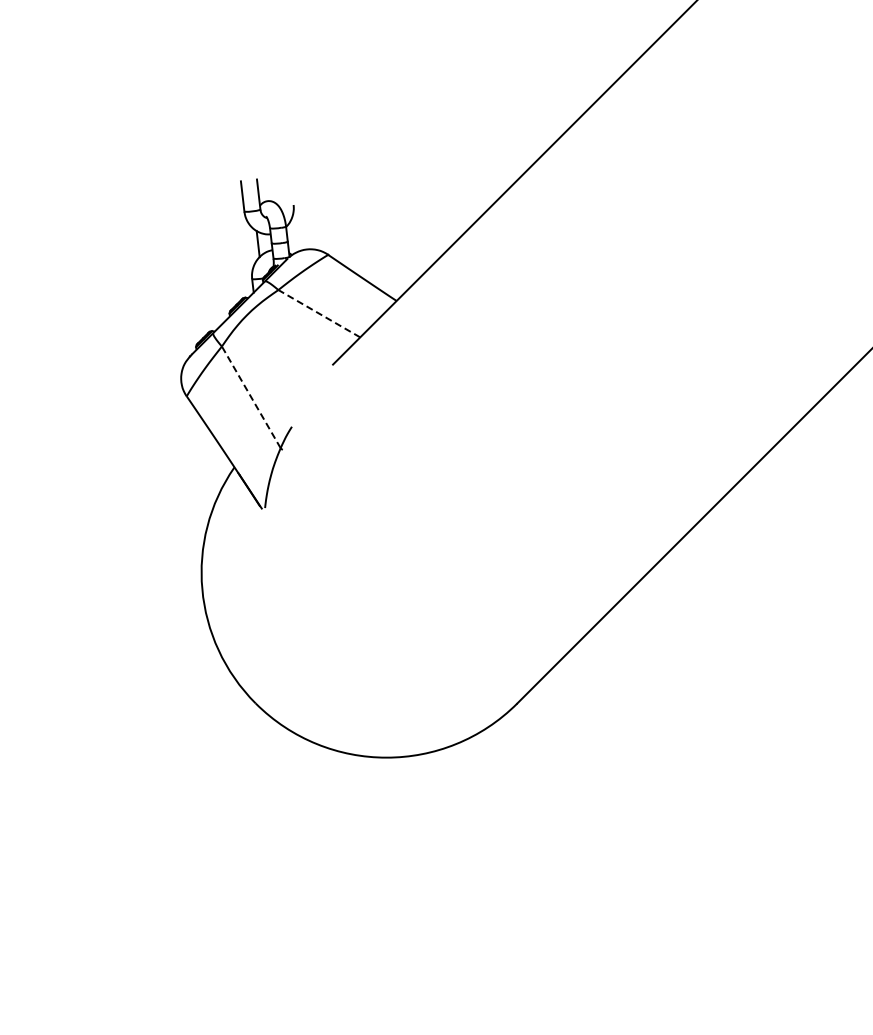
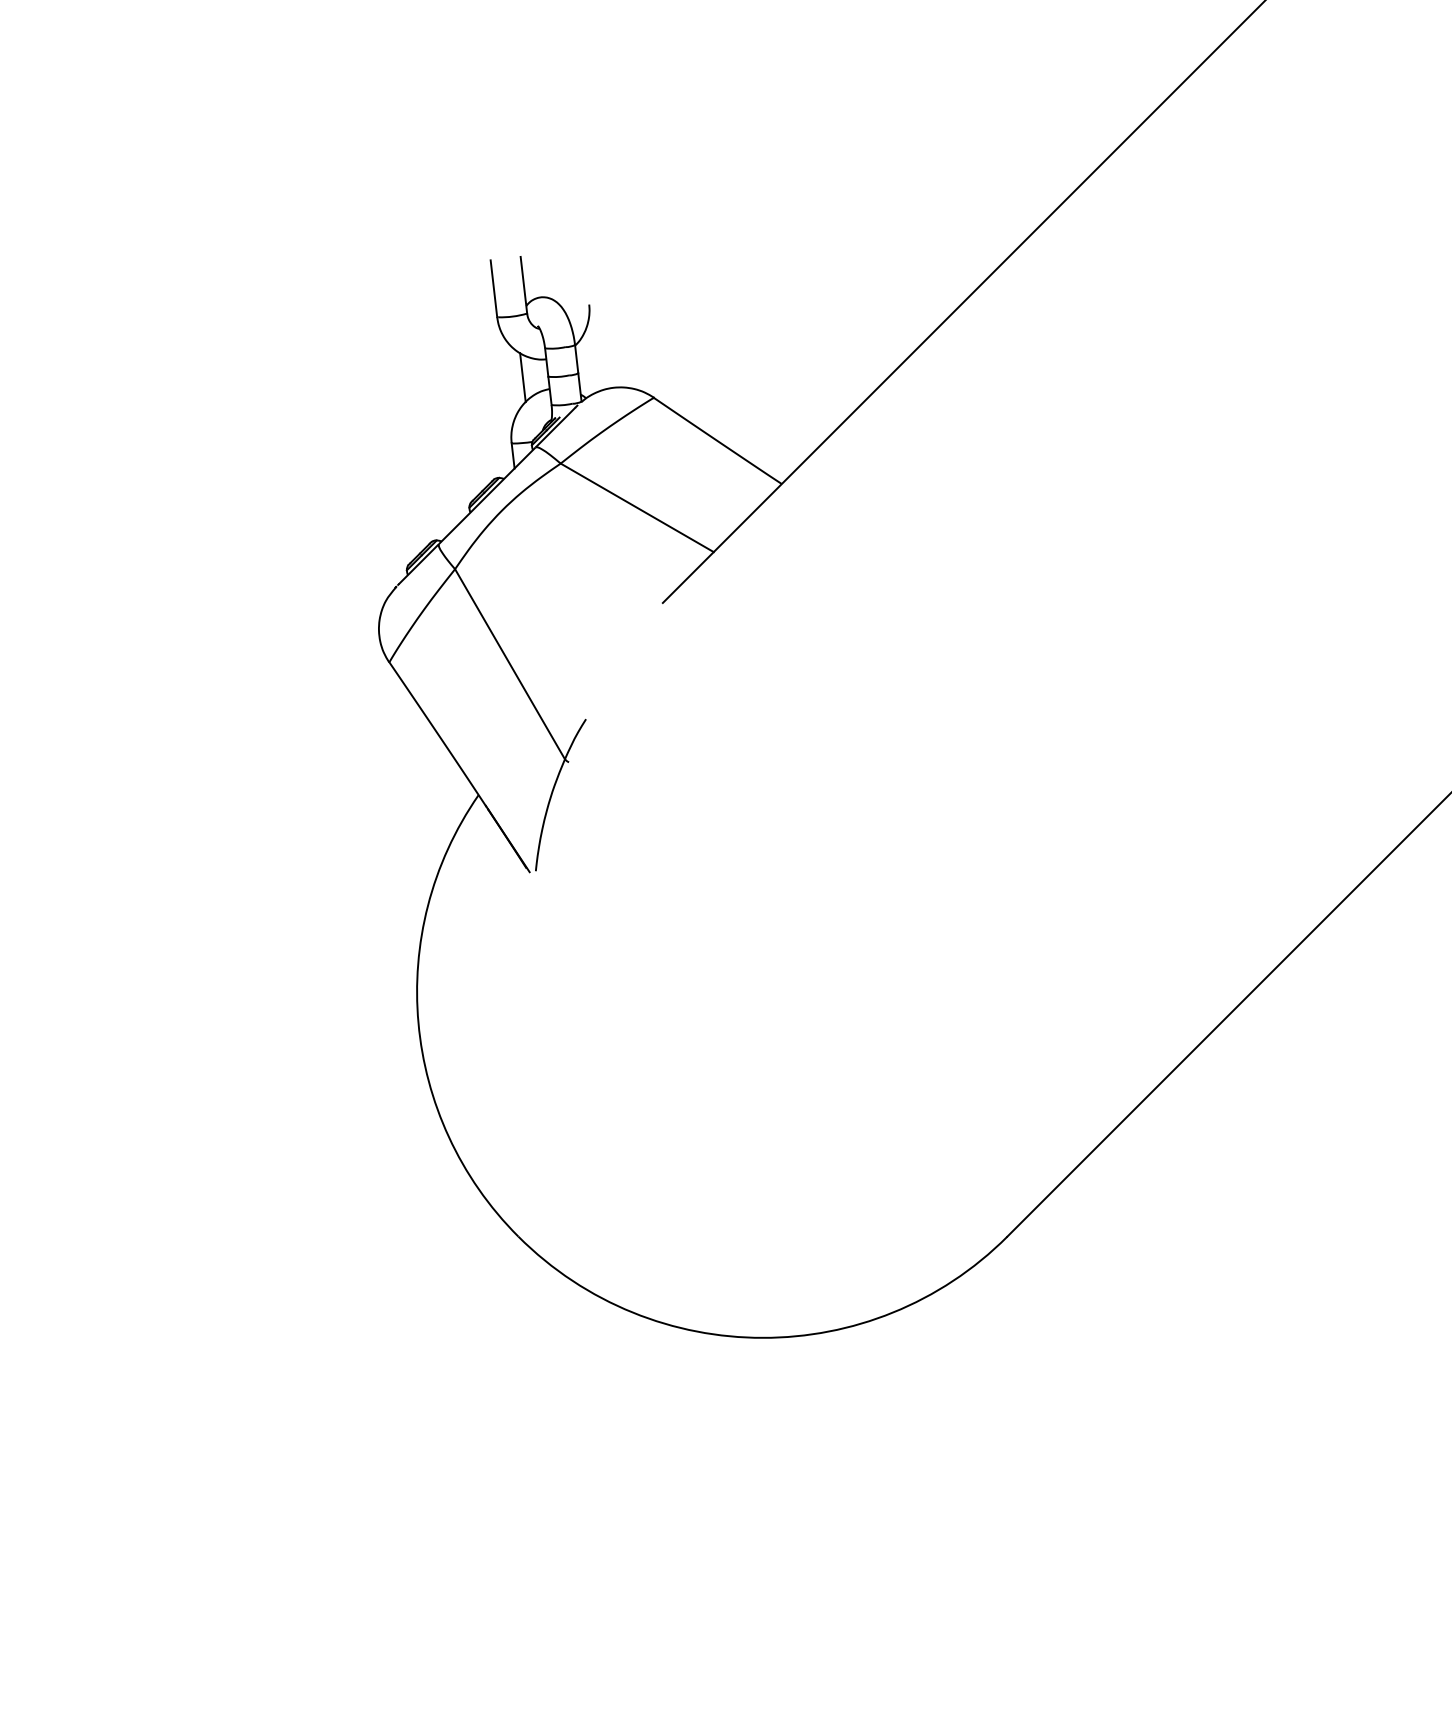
line: (318, 313) -> (635, 507), dashed -> solid
line: (251, 397) -> (510, 664), dashed -> solid

